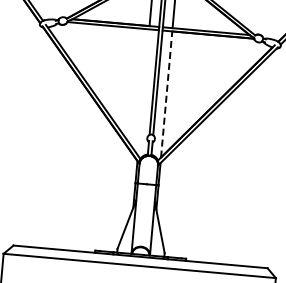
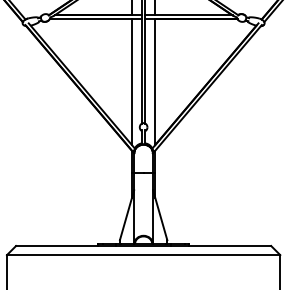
line: (144, 92) -> (132, 81), added
line: (167, 94) -> (155, 81), dashed -> solid

